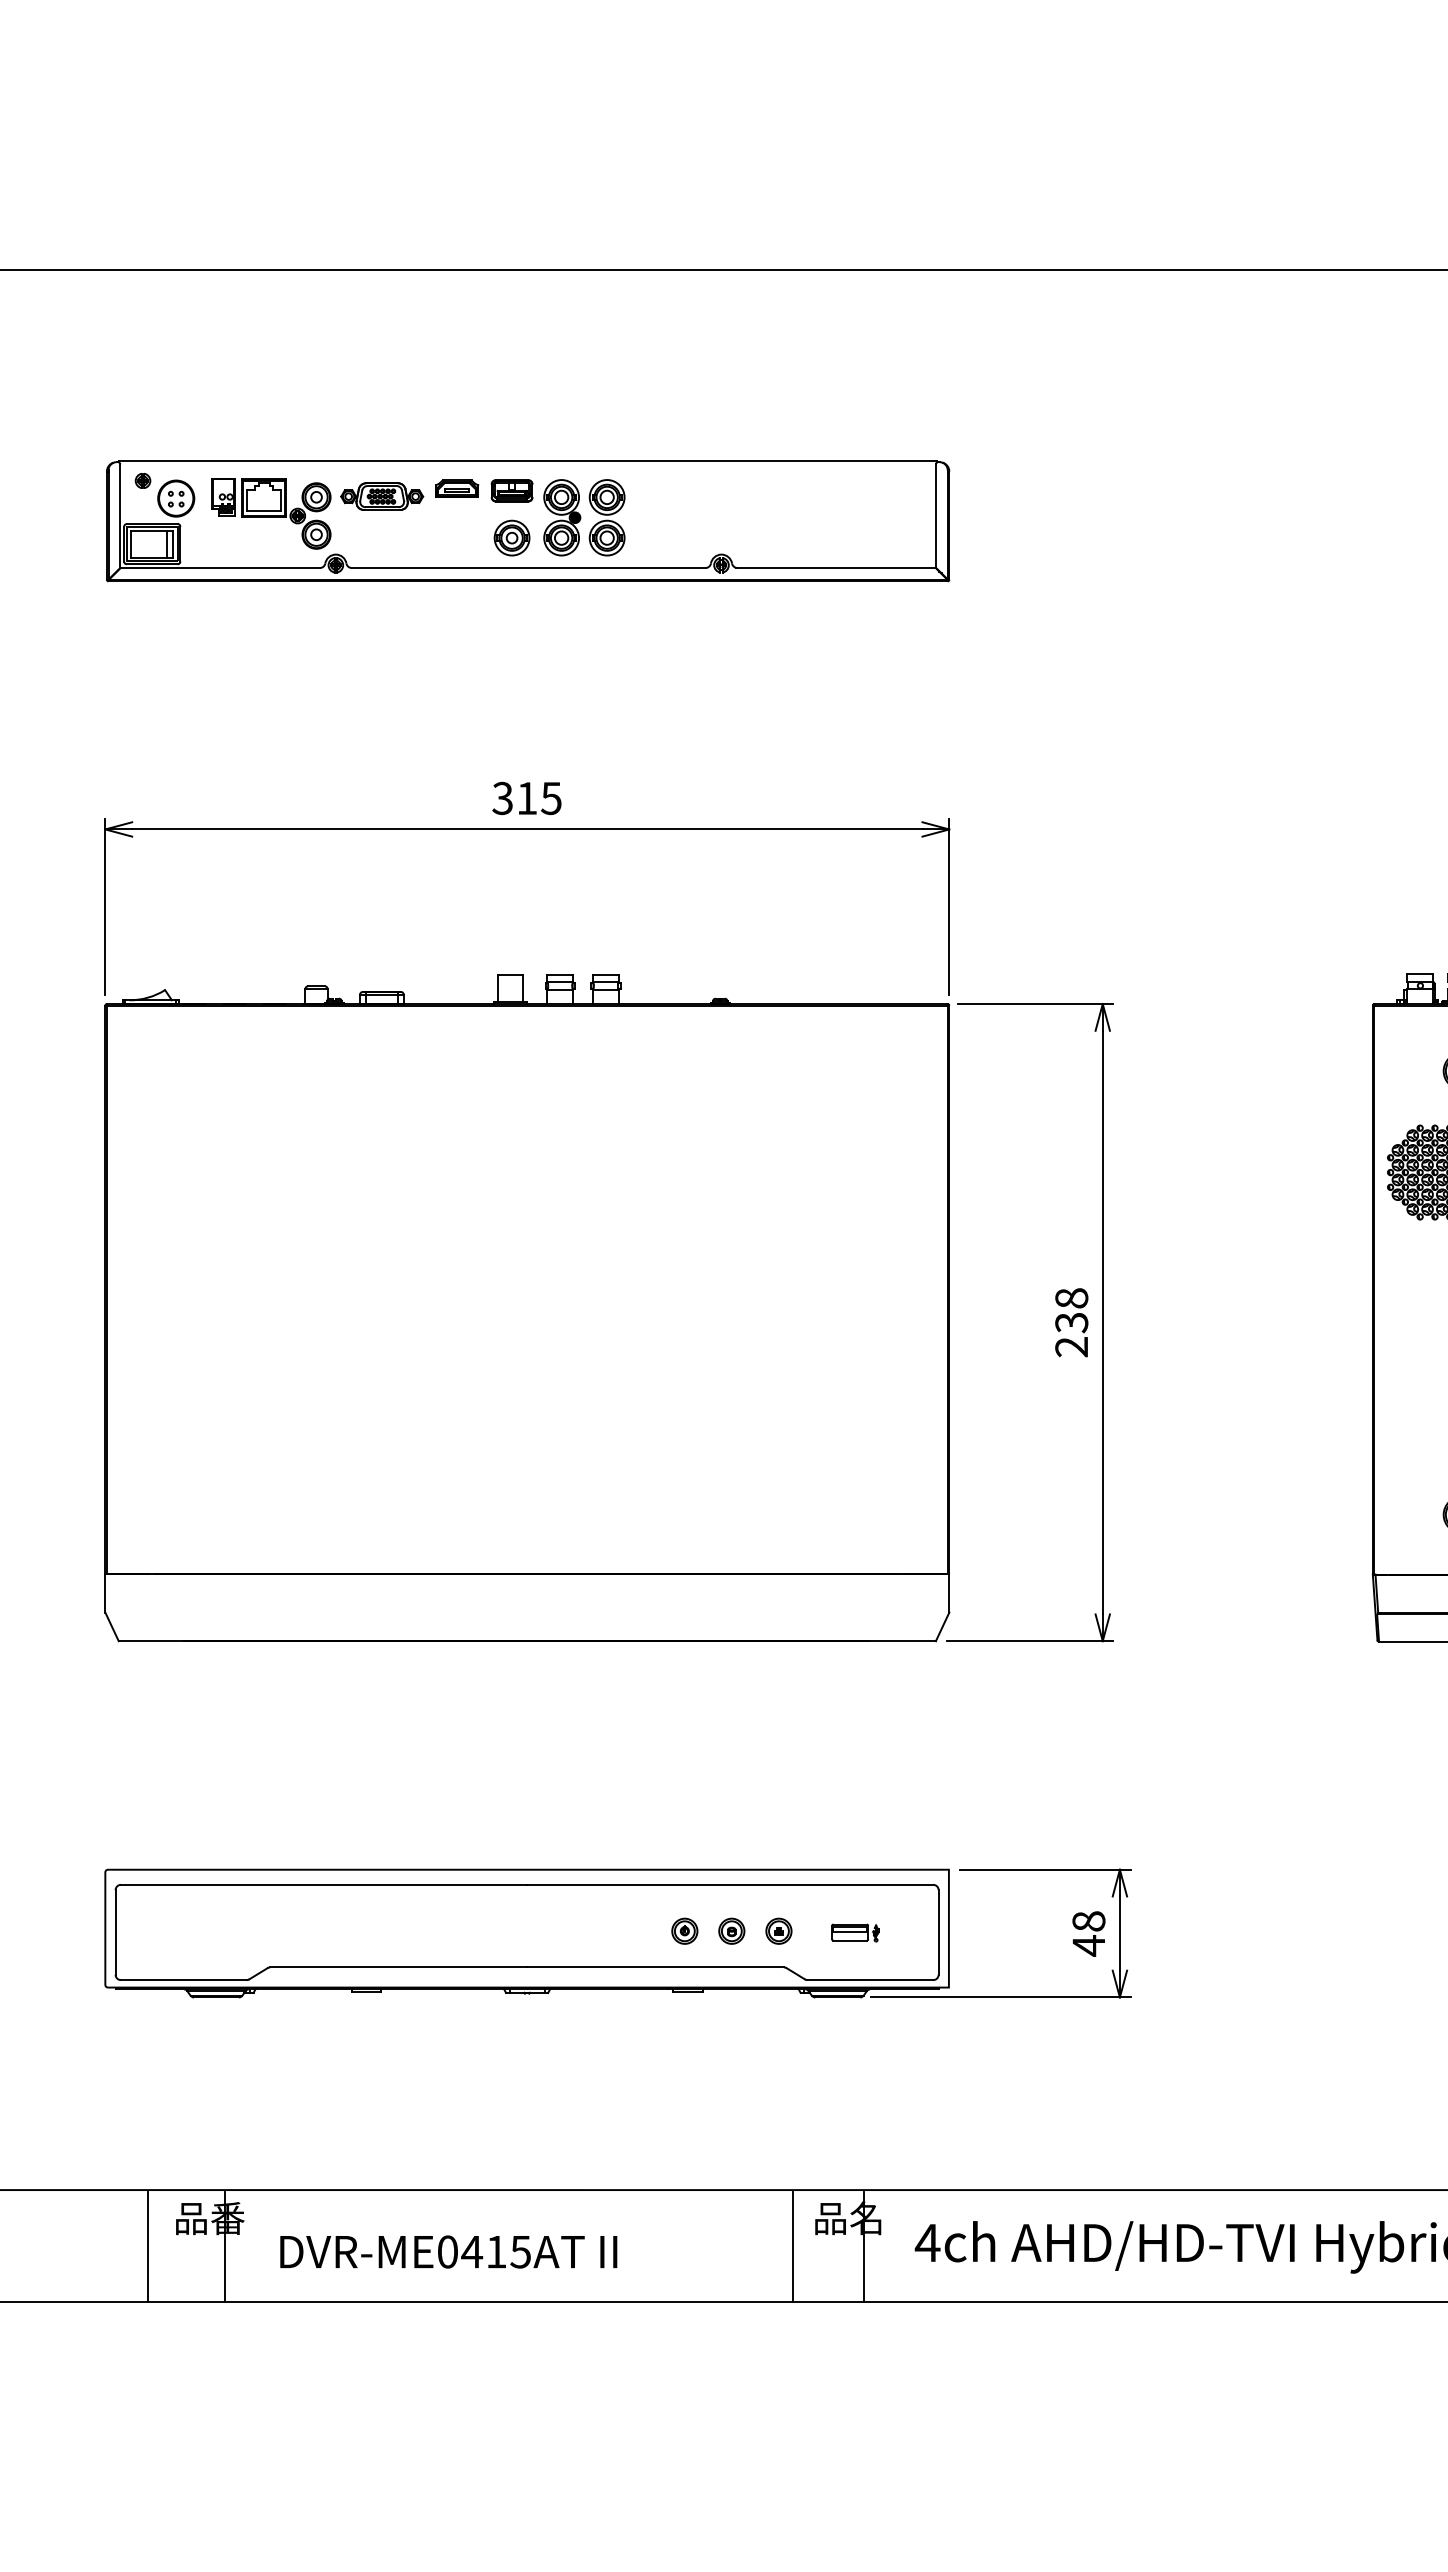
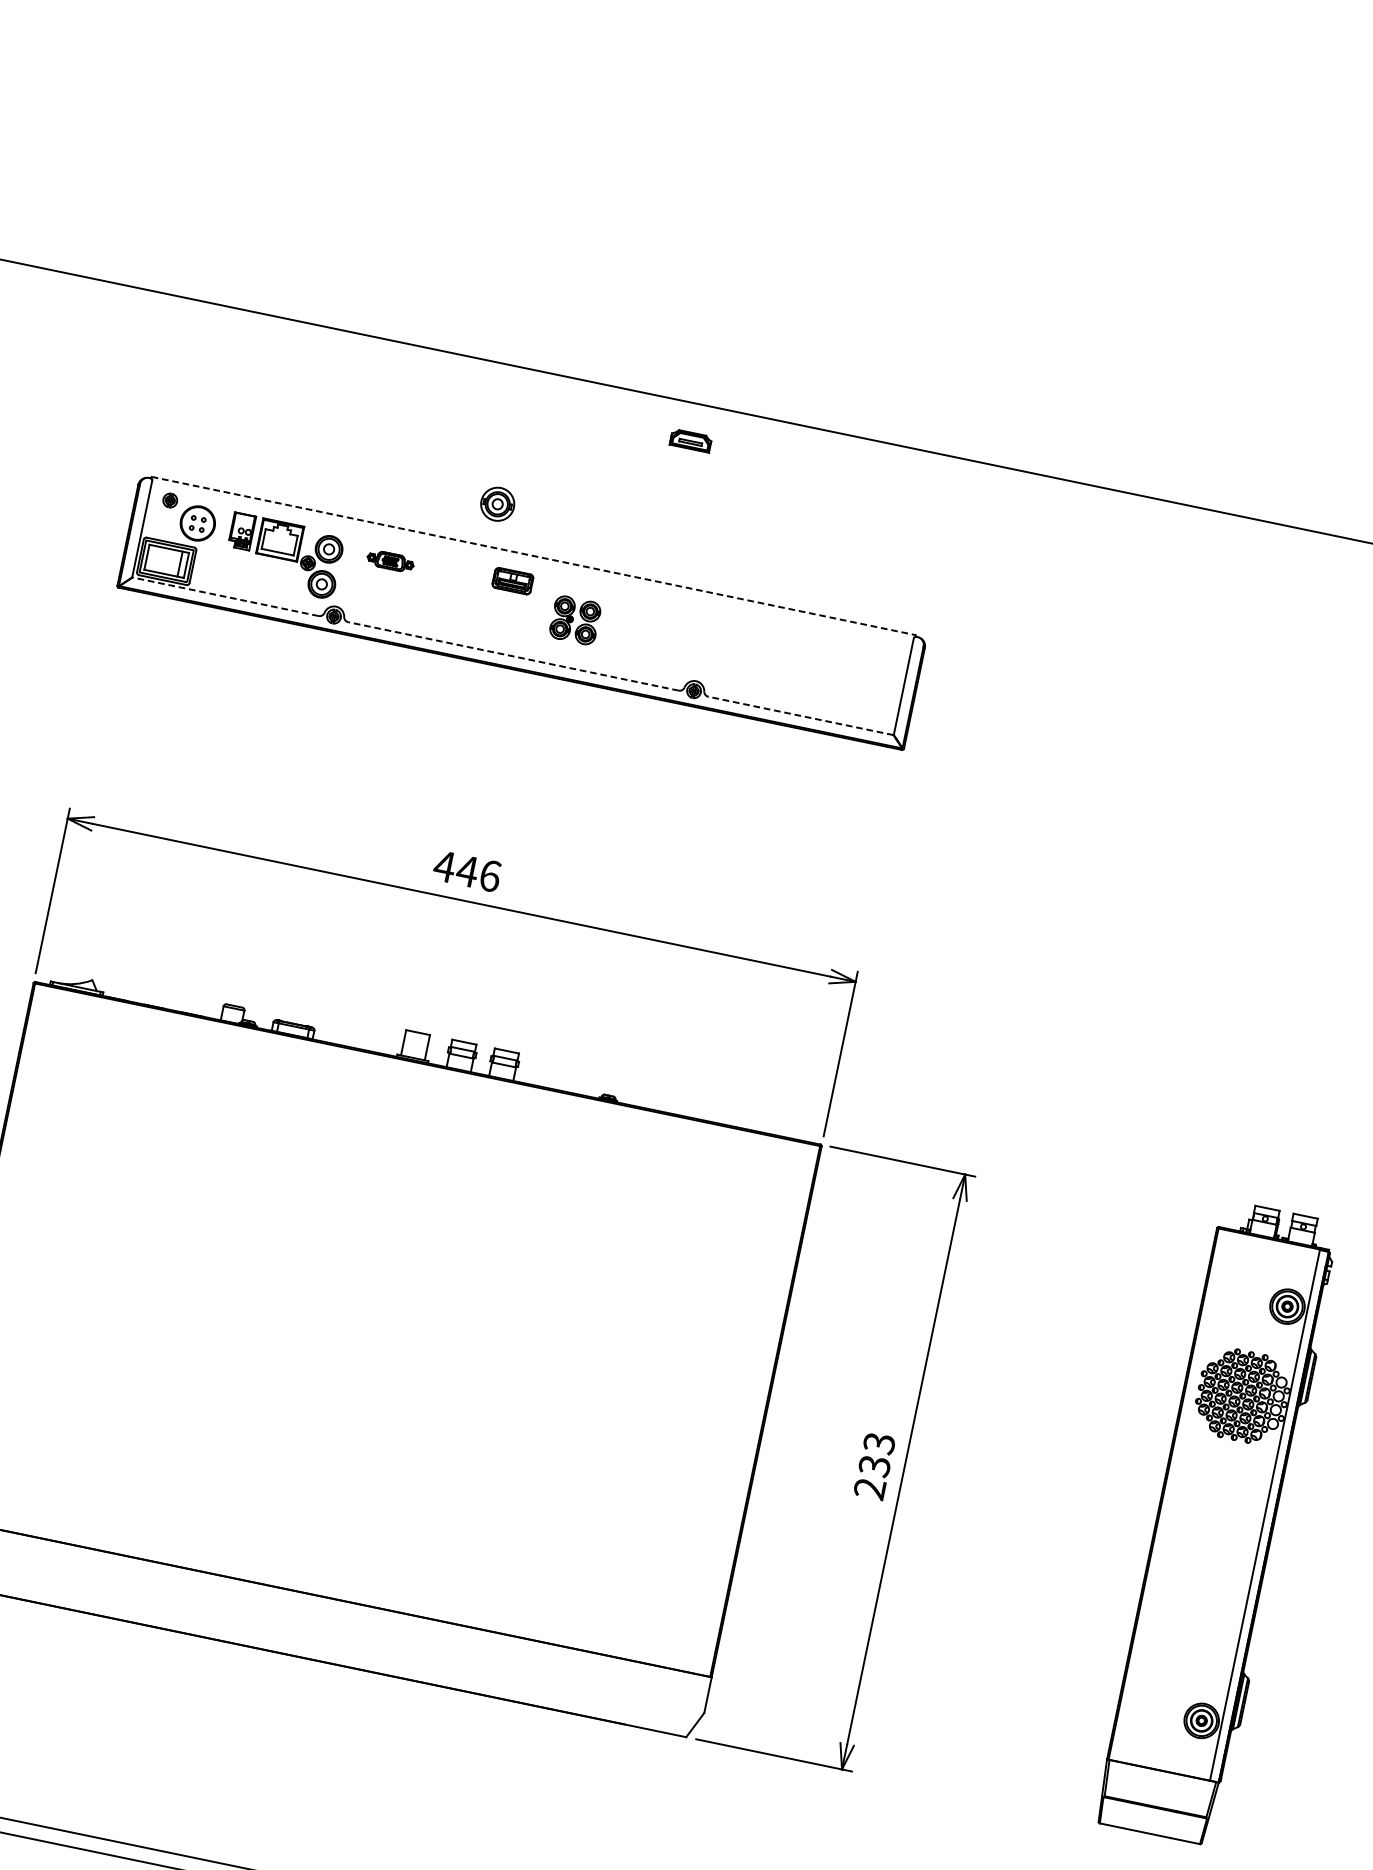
line: (528, 460) -> (534, 556), solid -> dashed
part: (457, 488) -> (691, 440), moved
part: (382, 496) -> (390, 561), size x0.6
part: (584, 517) -> (575, 620), size x0.6
part: (511, 537) -> (497, 503), moved
line: (220, 568) -> (225, 597), solid -> dashed
line: (528, 568) -> (513, 656), solid -> dashed
line: (835, 568) -> (799, 716), solid -> dashed
text: (526, 798) -> (466, 871), 315 -> 446
text: (1071, 1298) -> (879, 1443), 238 -> 233

